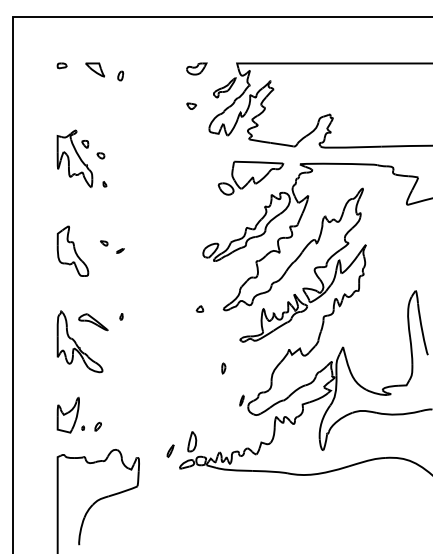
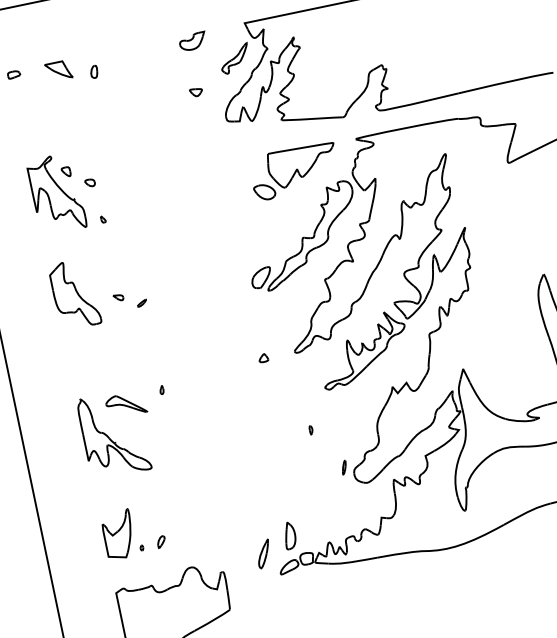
part: (72, 250) -> (74, 293), moved
part: (223, 368) -> (310, 430), size x0.62
part: (170, 450) -> (263, 553), size x1.67

